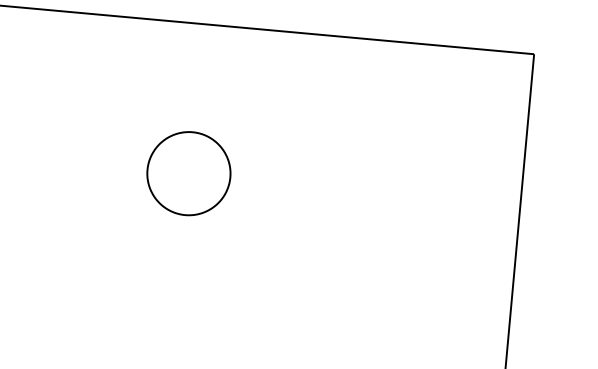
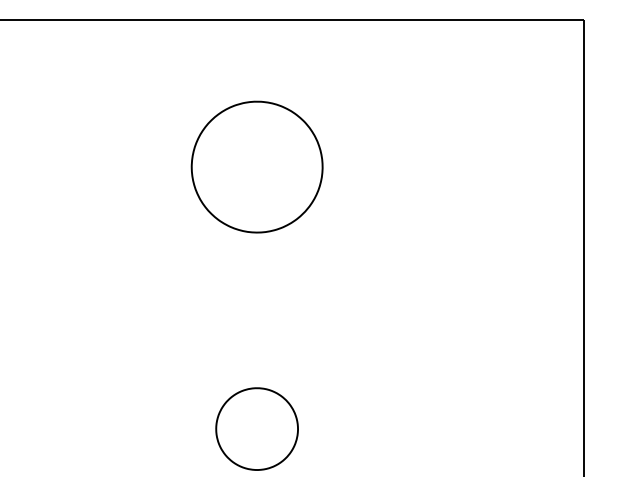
part: (188, 173) -> (256, 167), size x1.6

